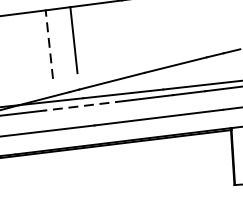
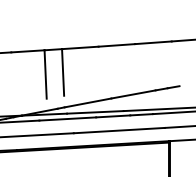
line: (49, 44) -> (45, 74), dashed -> solid
line: (84, 106) -> (67, 119), dashed -> solid

